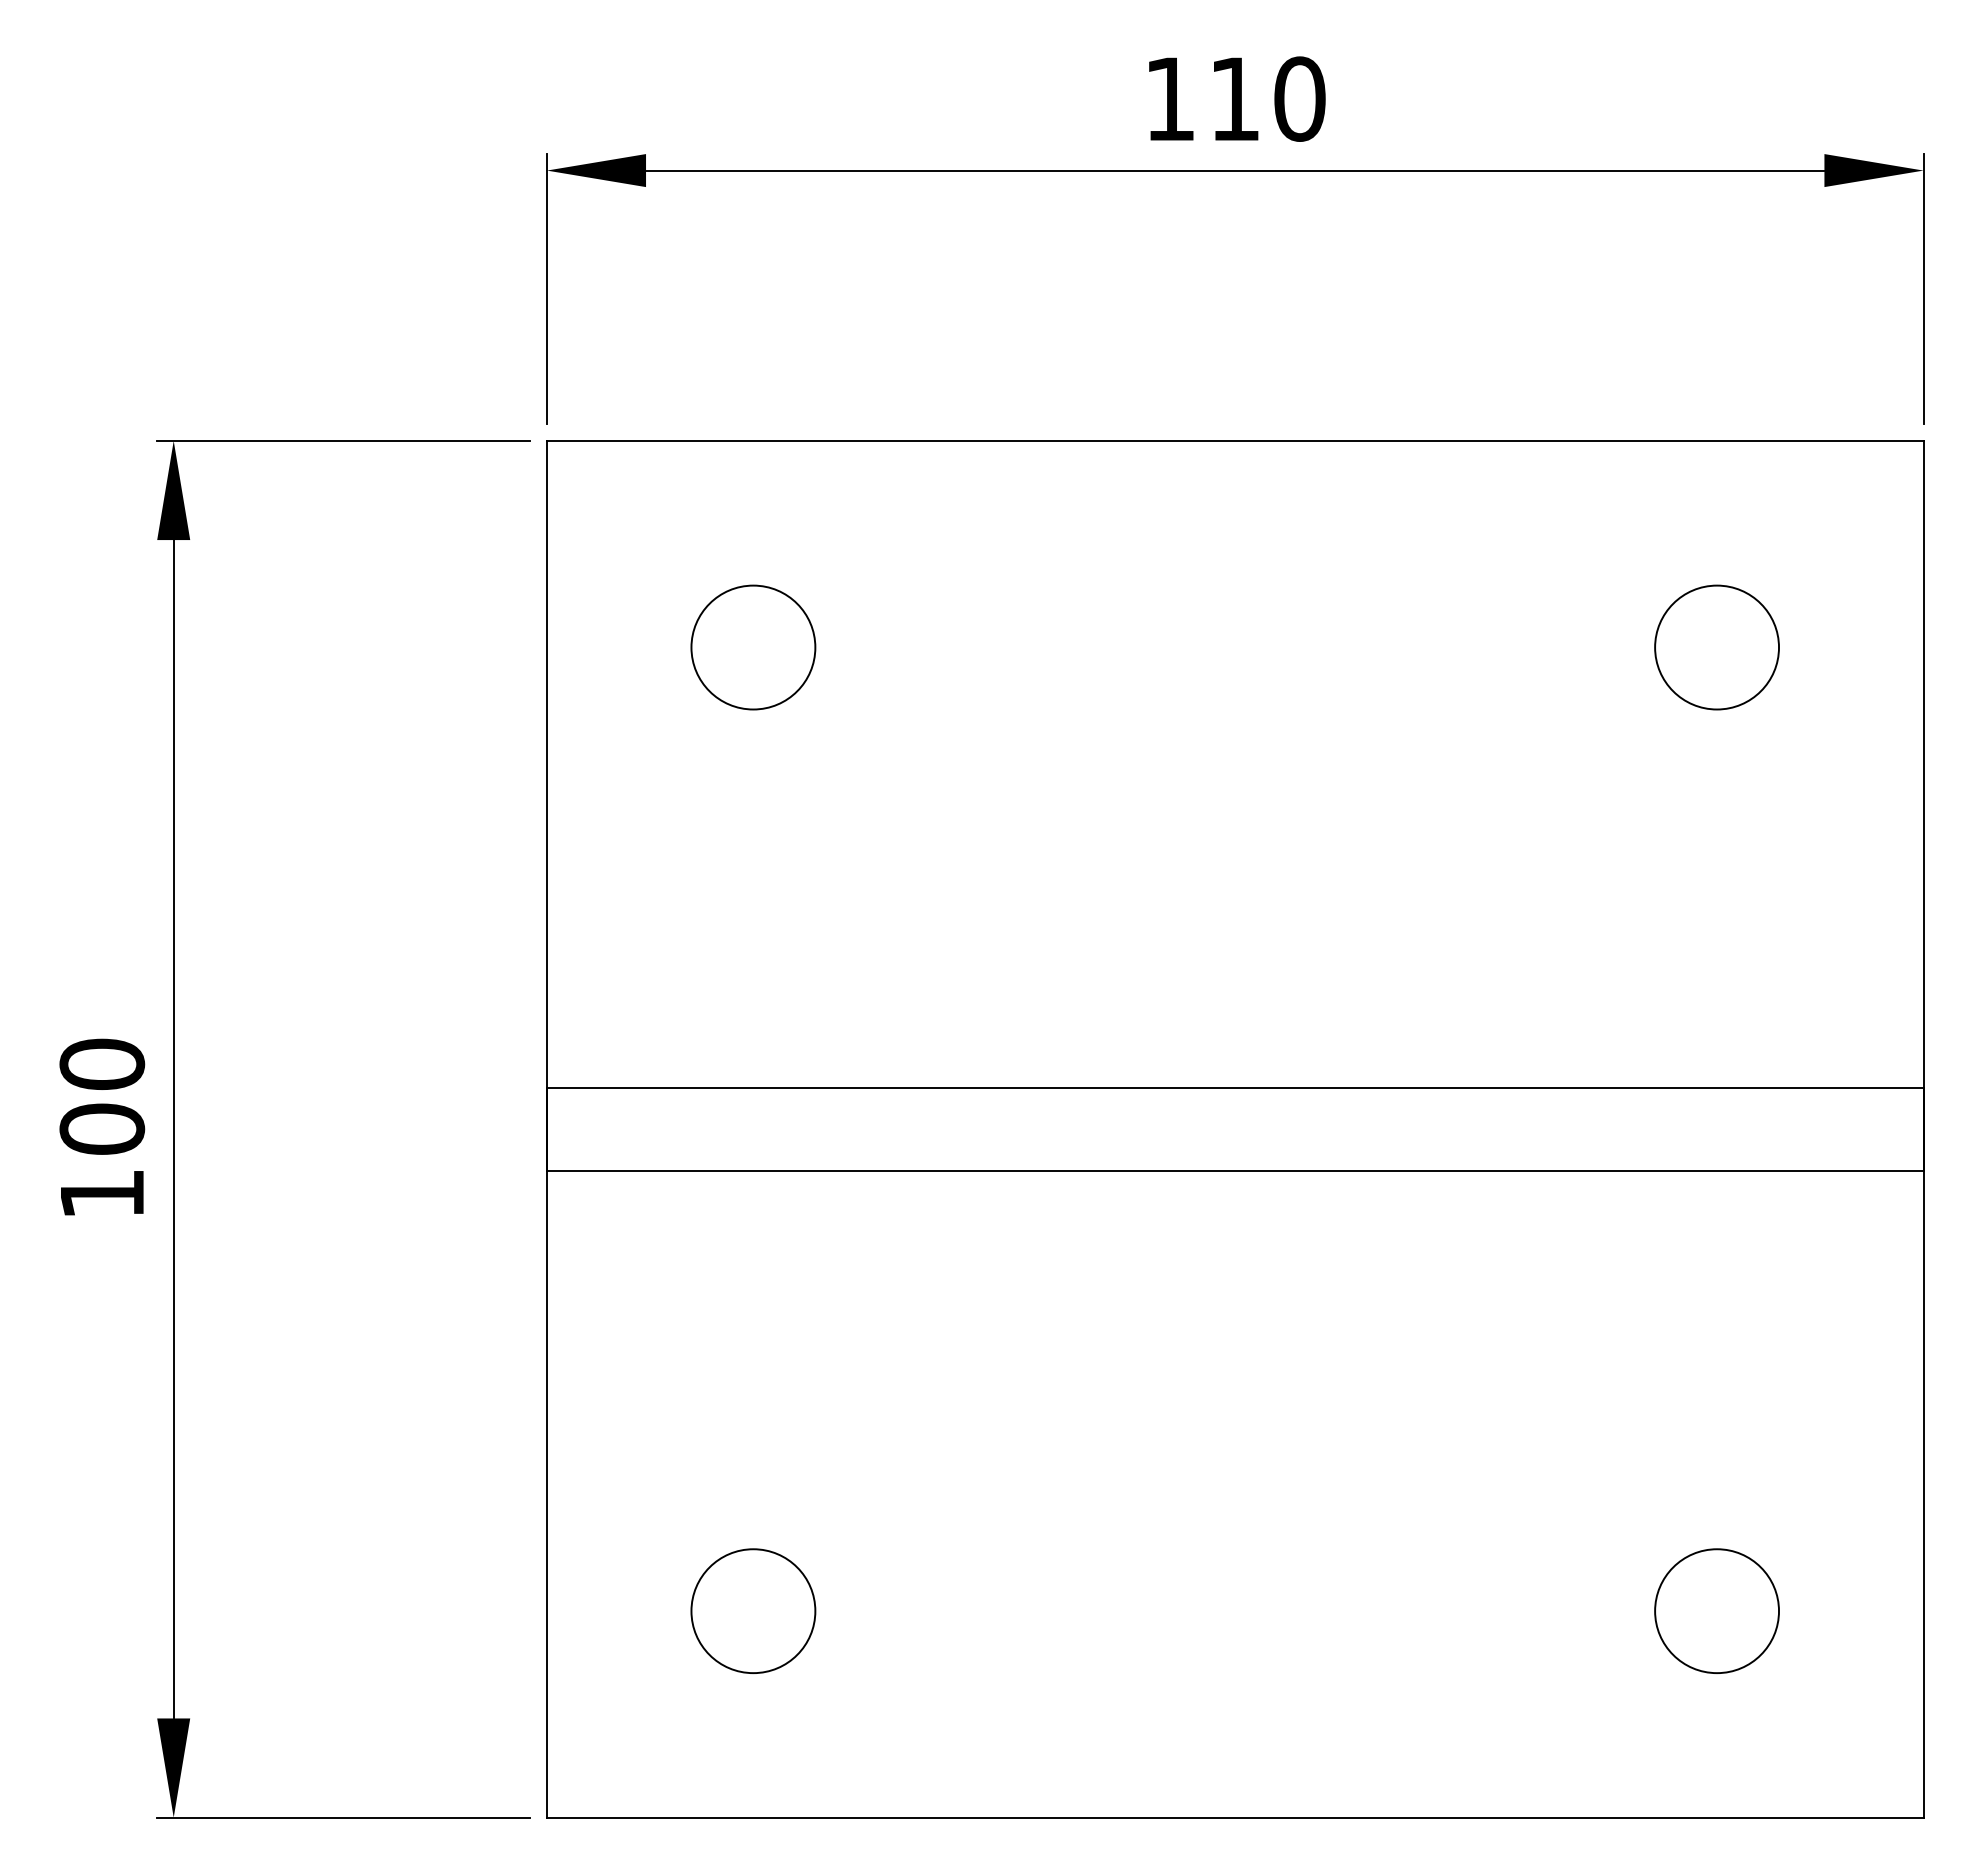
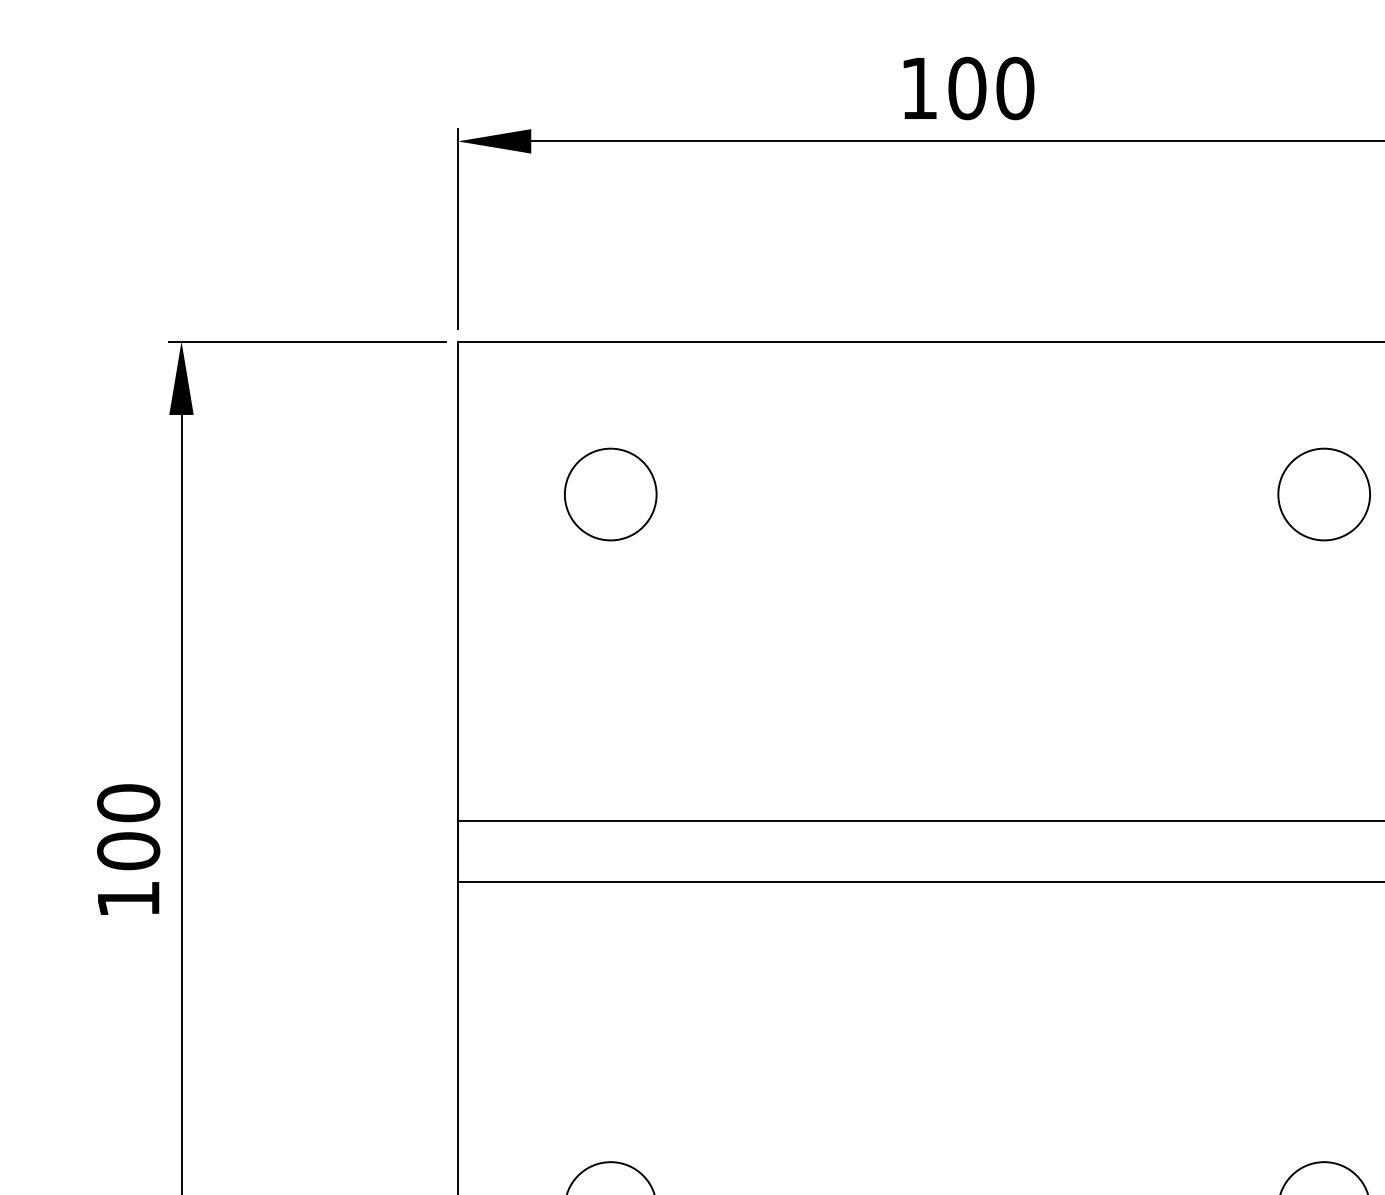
text: (1234, 98) -> (966, 88), 110 -> 100

